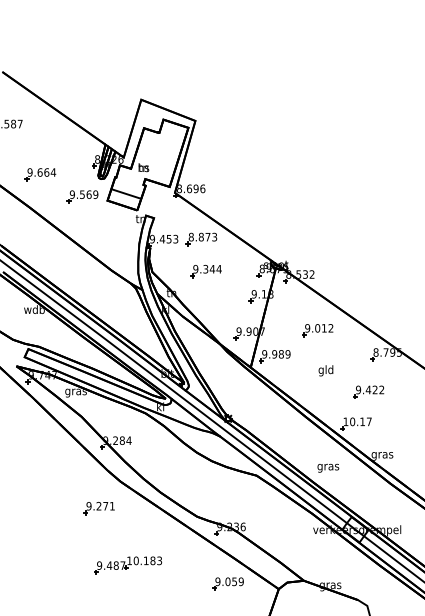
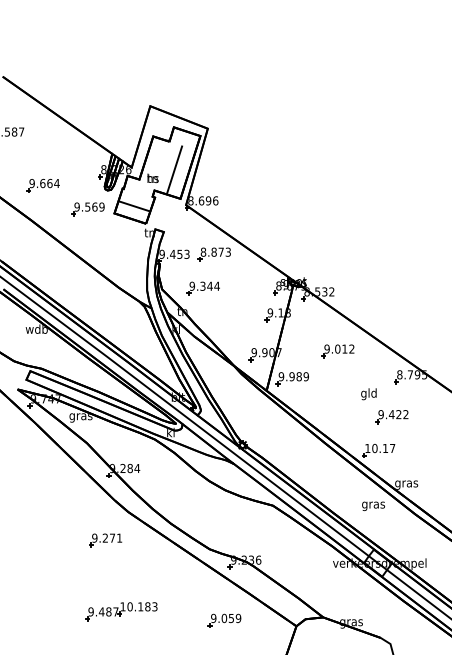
line: (164, 159) -> (174, 169), added
part: (205, 271) -> (202, 288), moved
text: (325, 370) -> (368, 393), moved
text: (328, 467) -> (373, 505), moved
part: (128, 565) -> (121, 611), moved
part: (227, 583) -> (223, 620), moved

